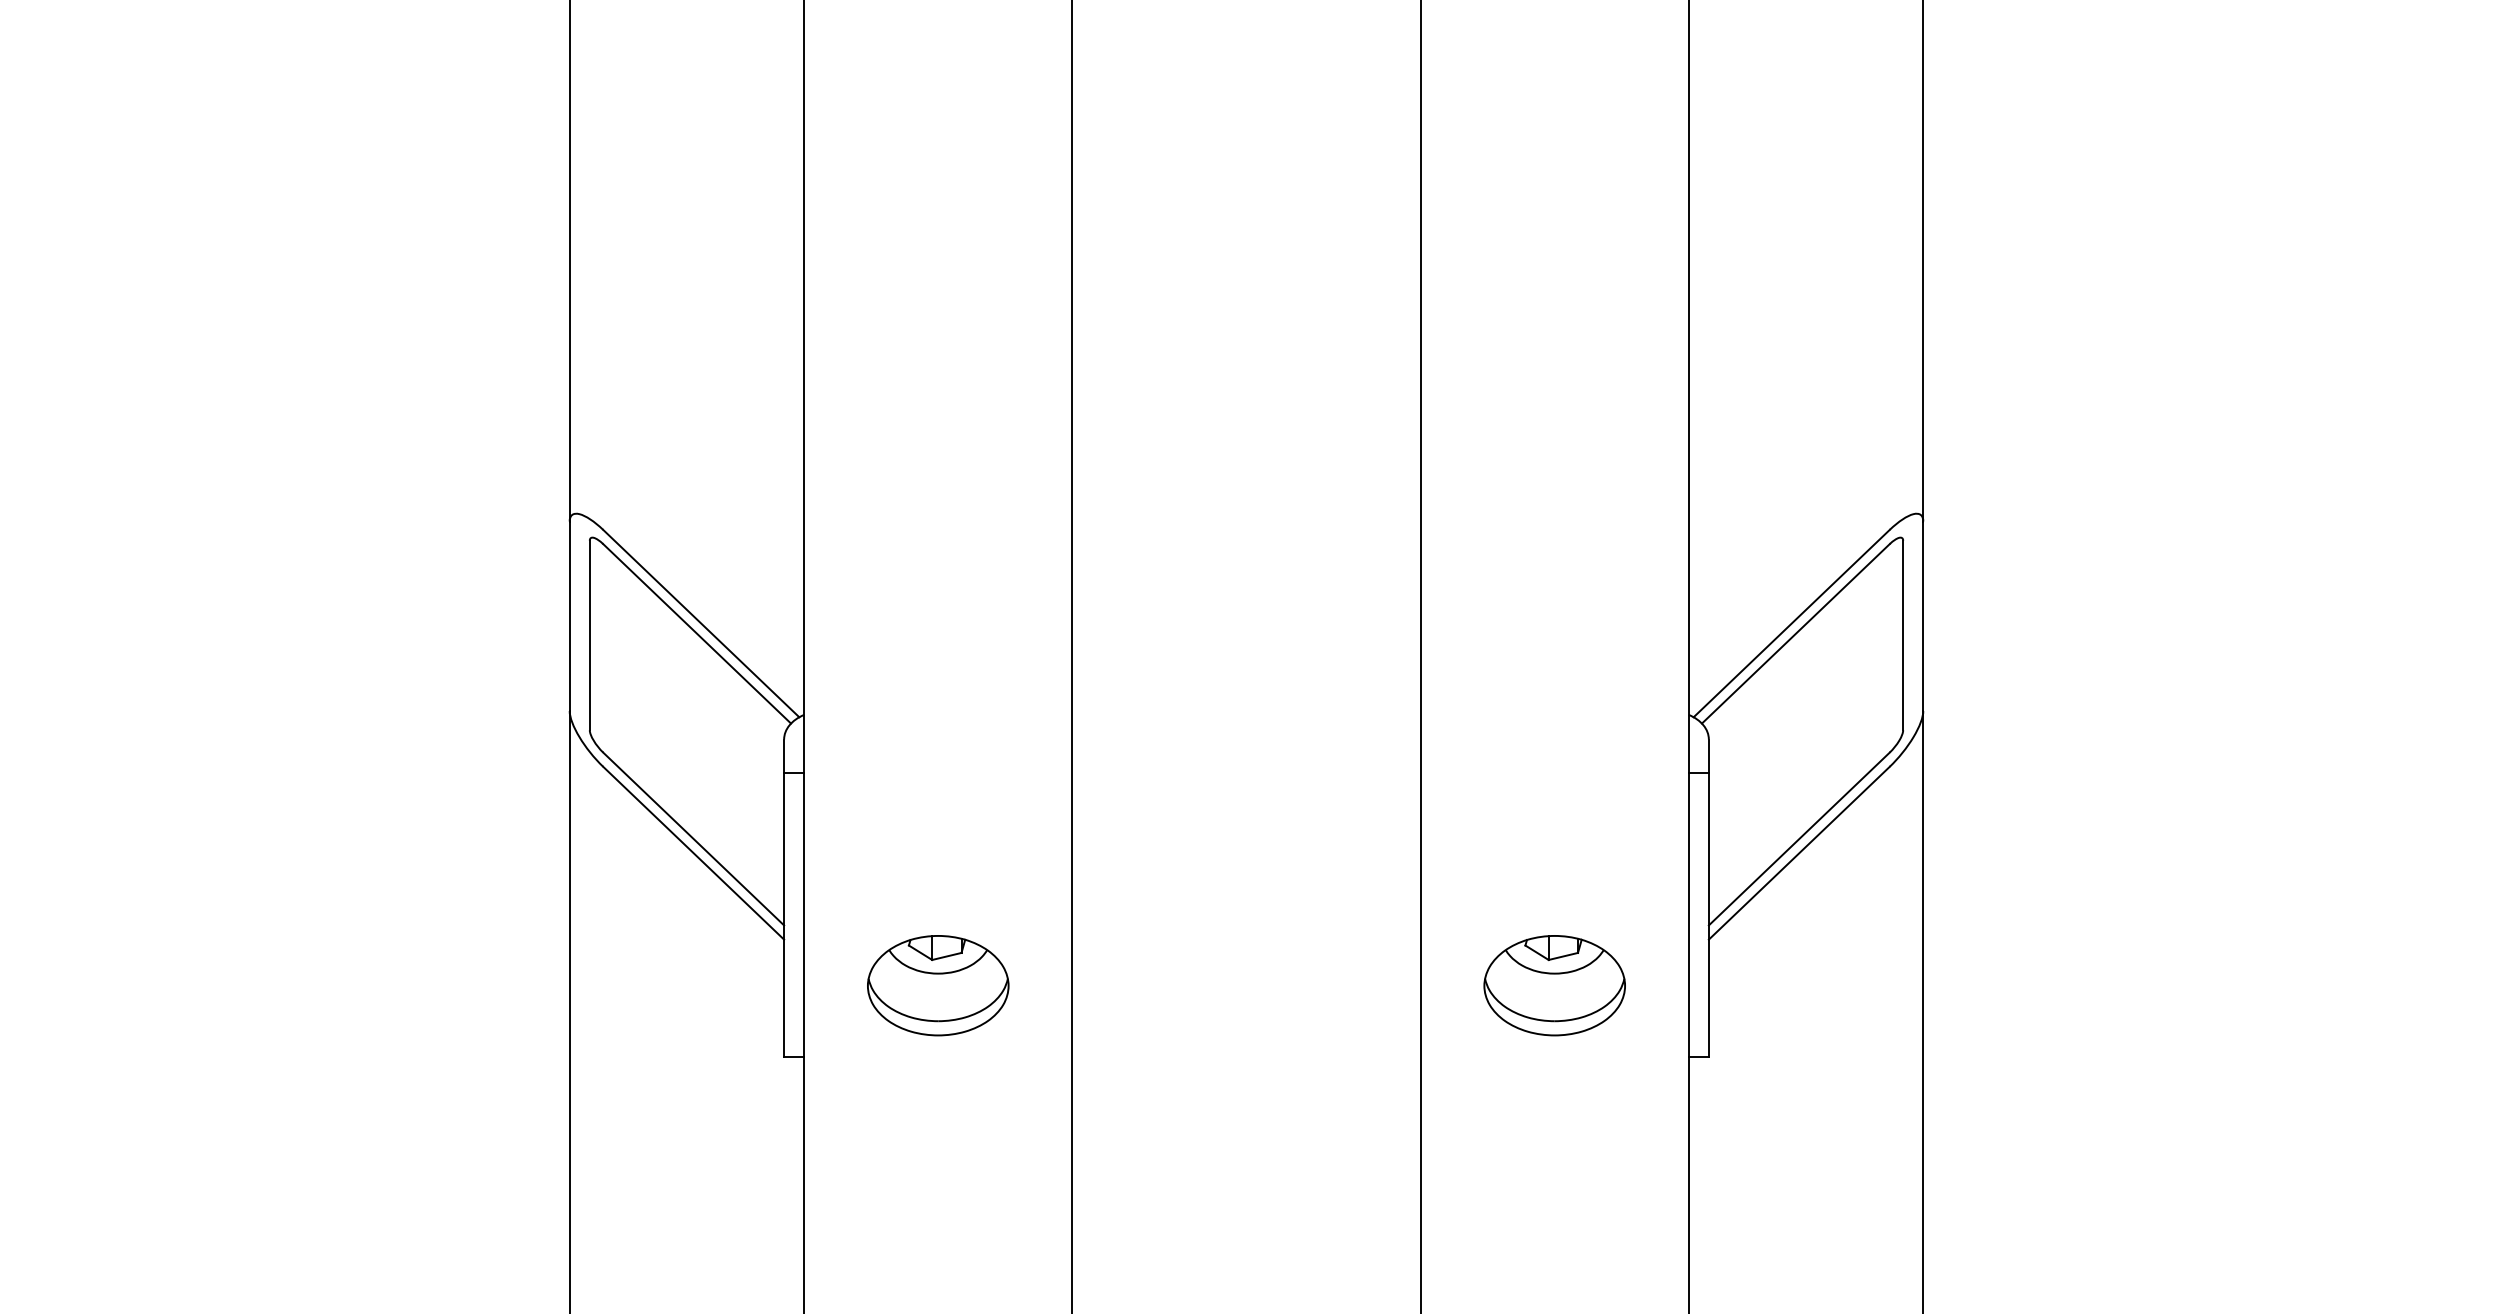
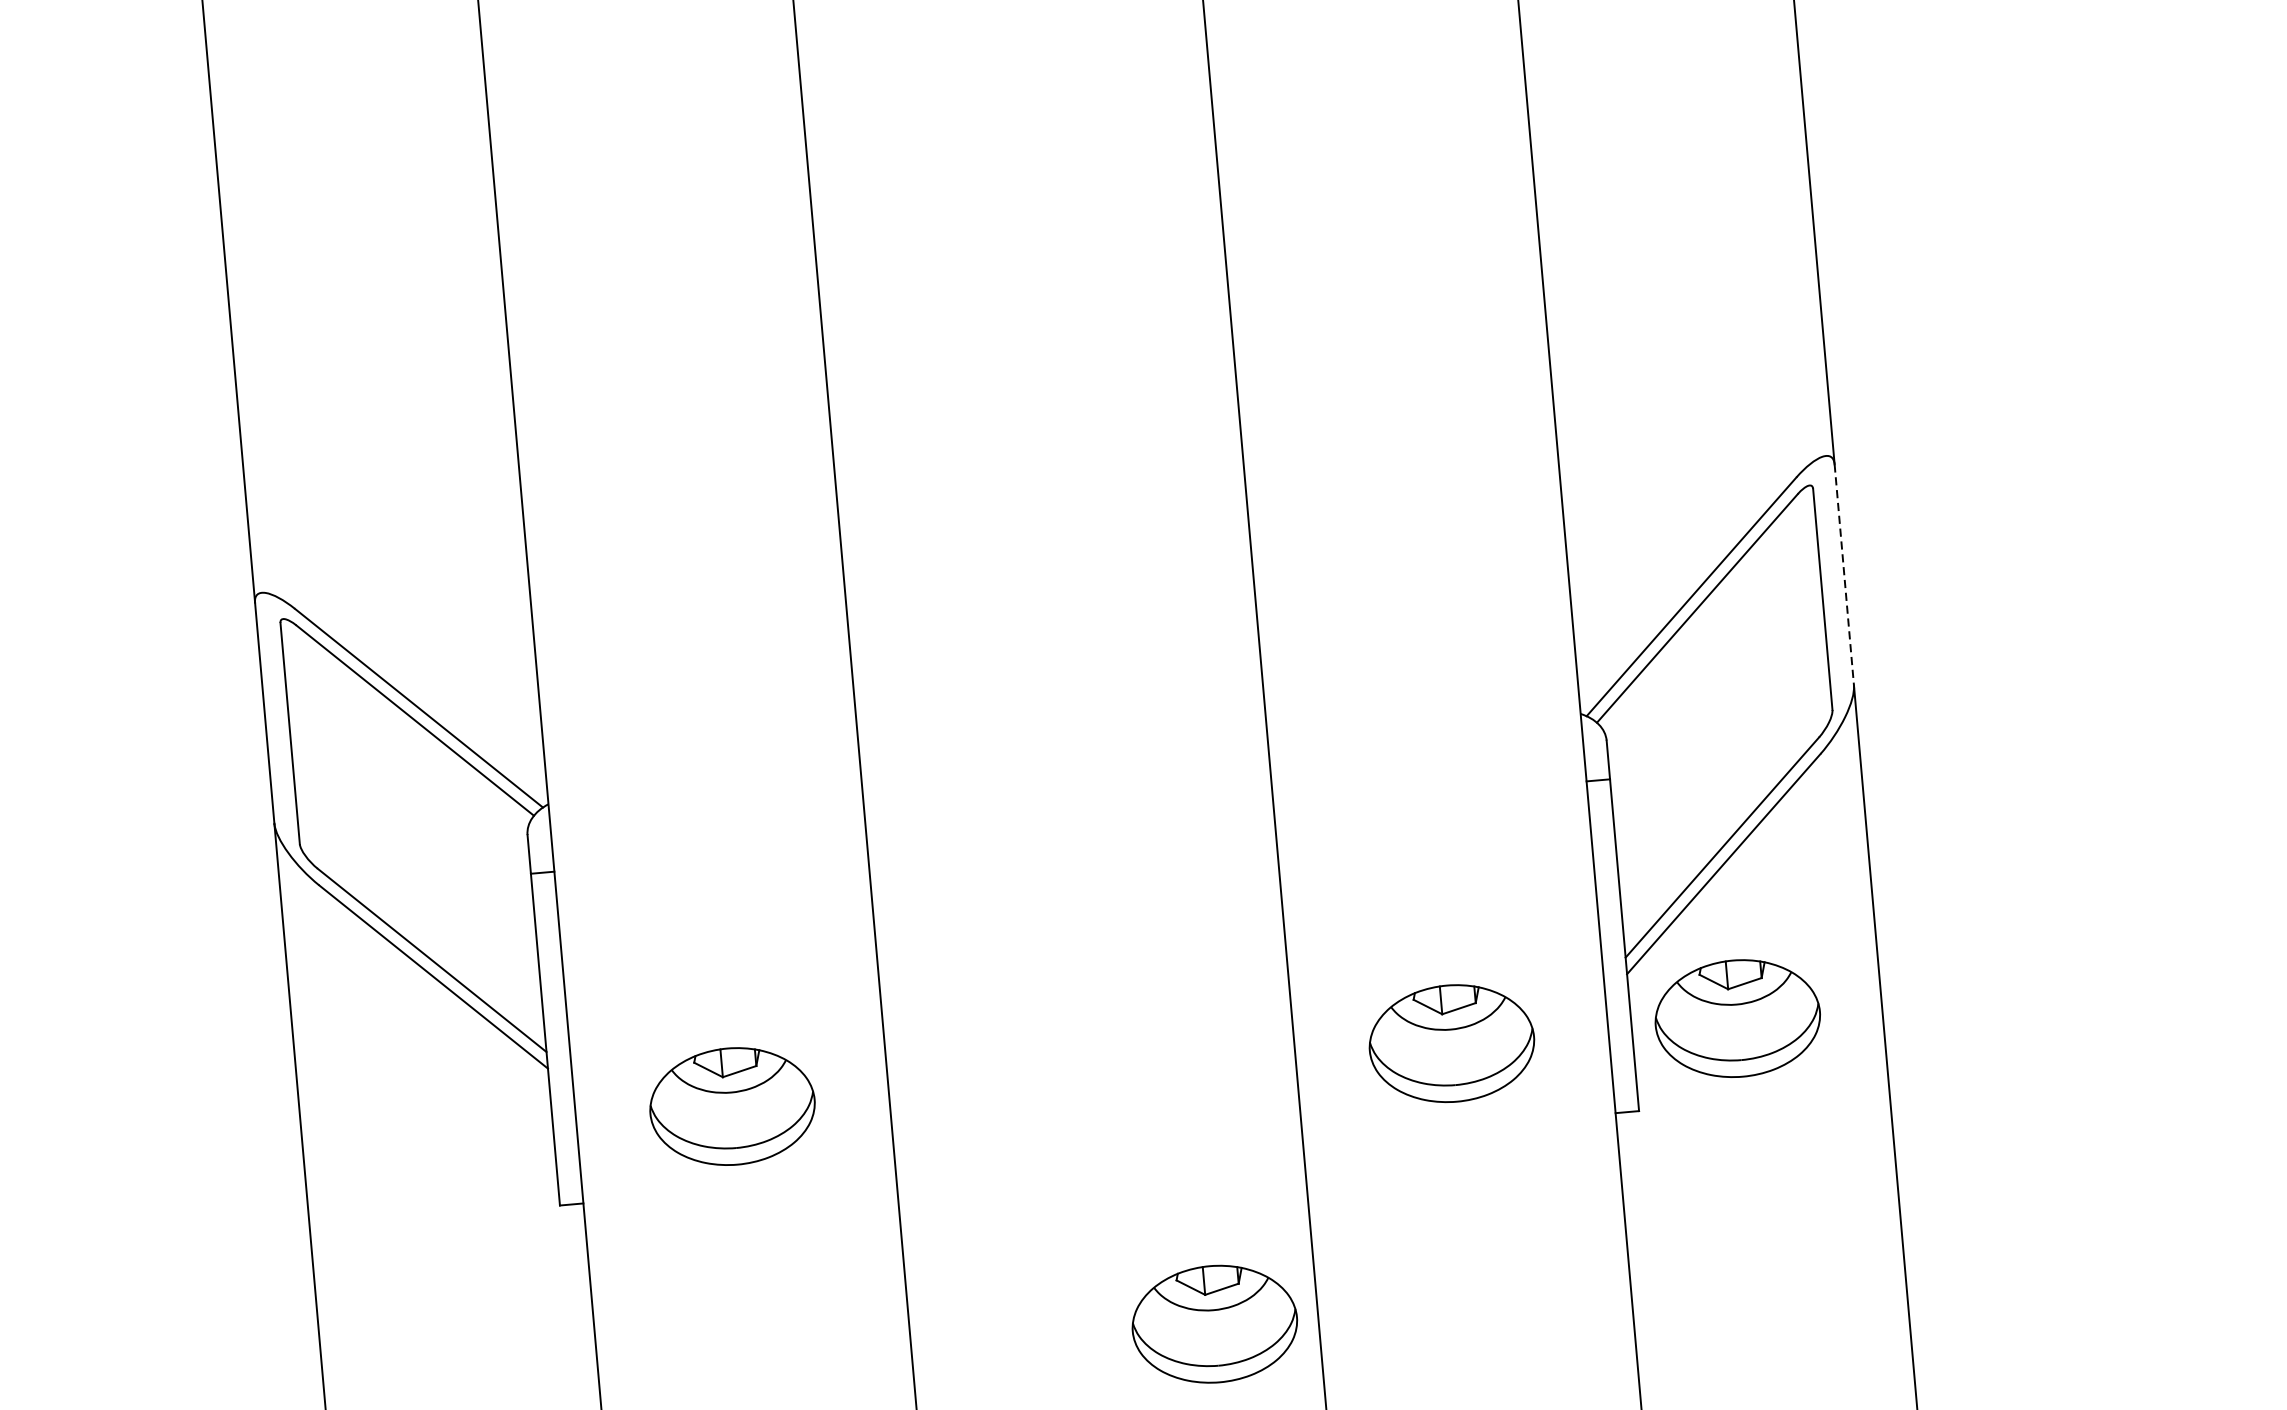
line: (1923, 616) -> (1844, 575), solid -> dashed
part: (1799, 985) -> (1737, 1018), added
part: (1332, 1206) -> (1215, 1324), added

